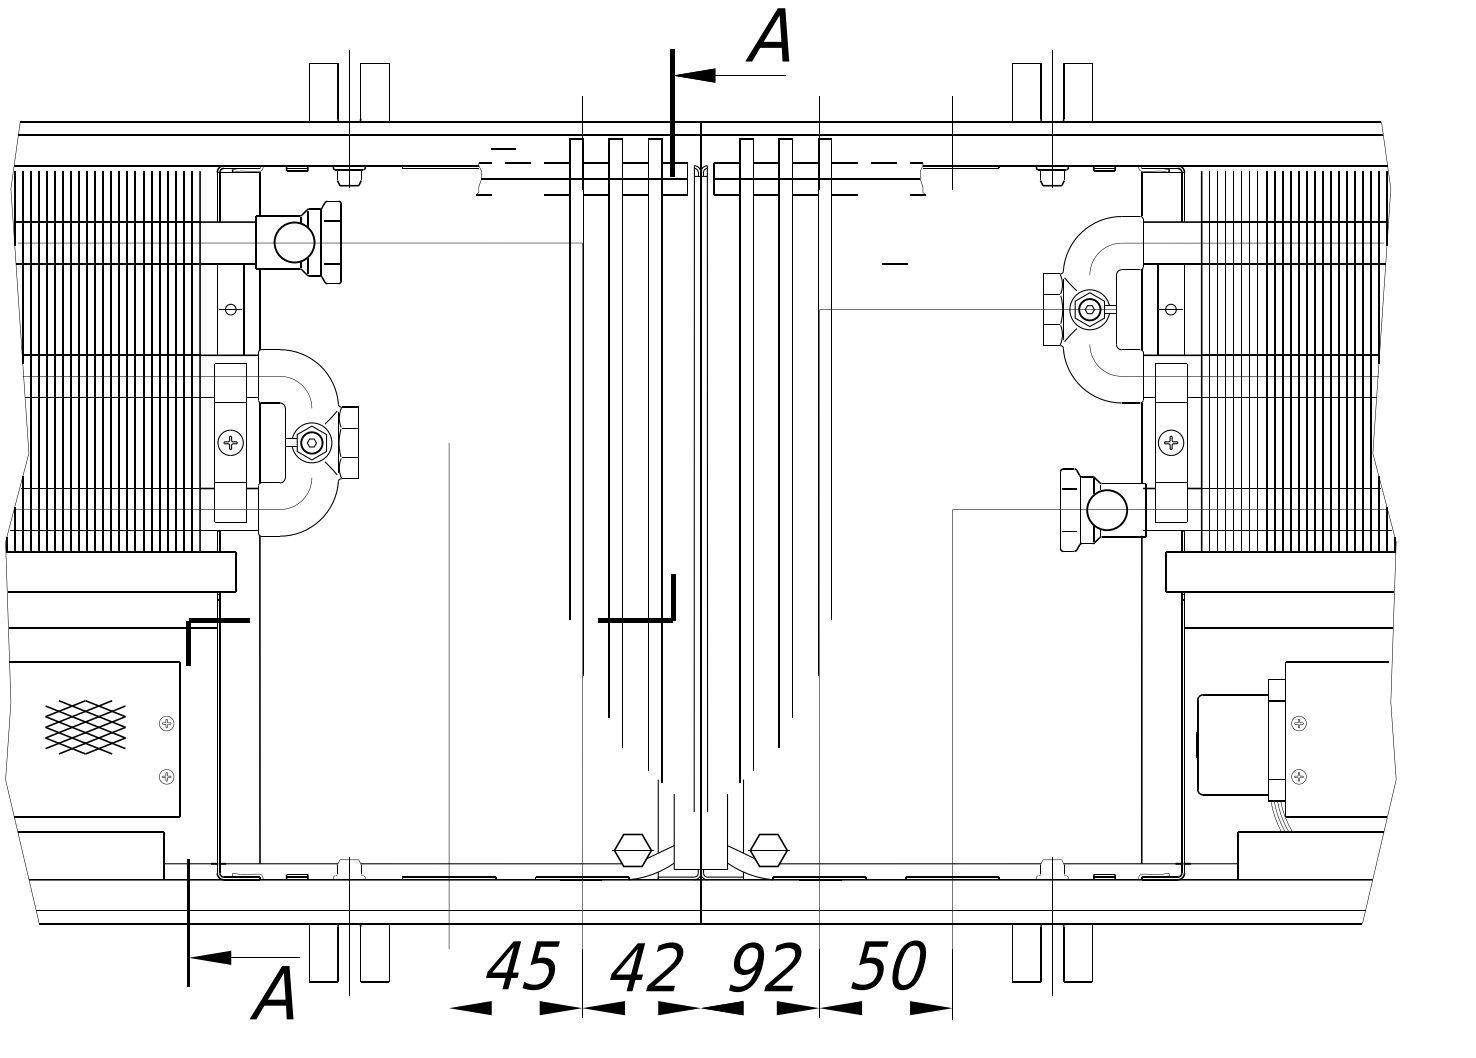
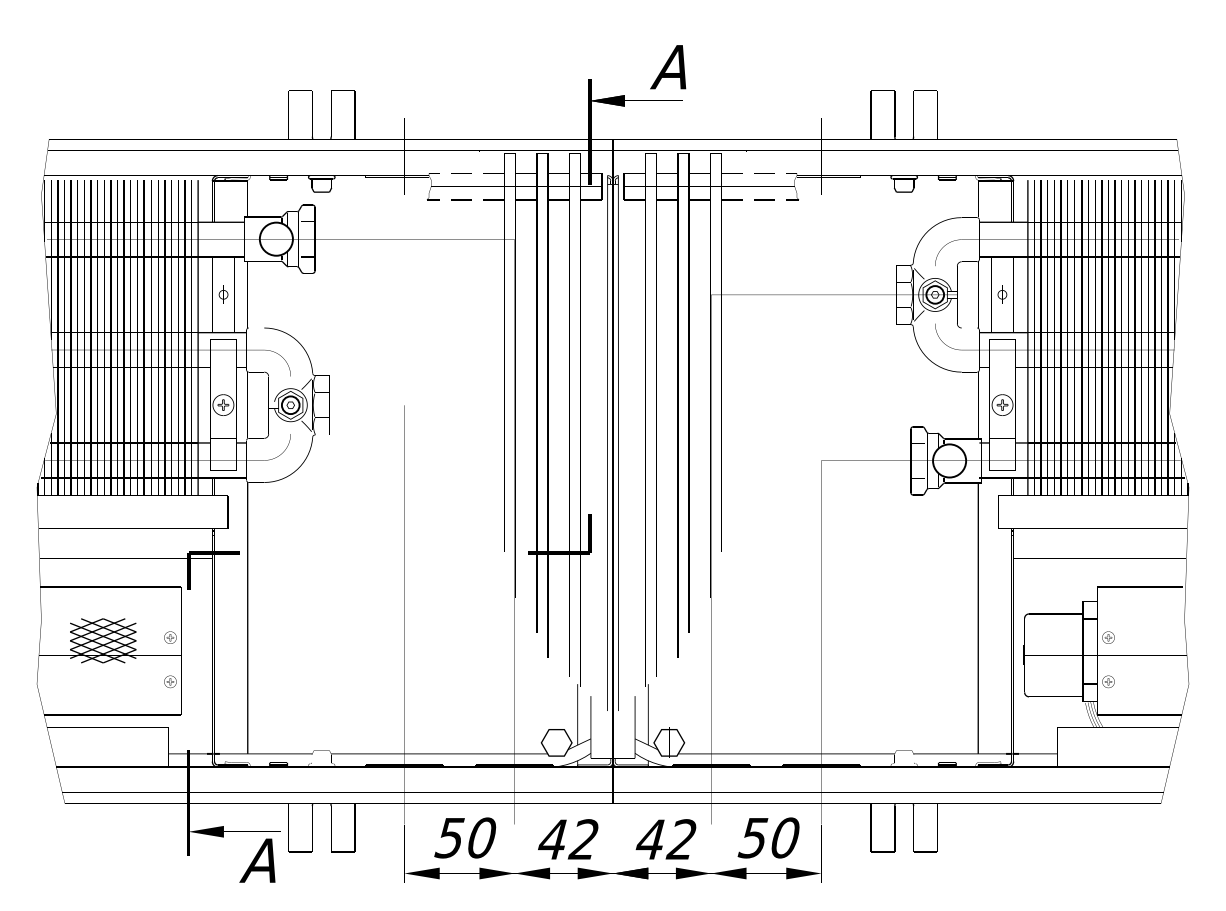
line: (503, 148) -> (461, 199), moved
line: (894, 263) -> (764, 199), moved
text: (522, 964) -> (465, 837), 45 -> 50
text: (746, 967) -> (650, 839), 92 -> 42

